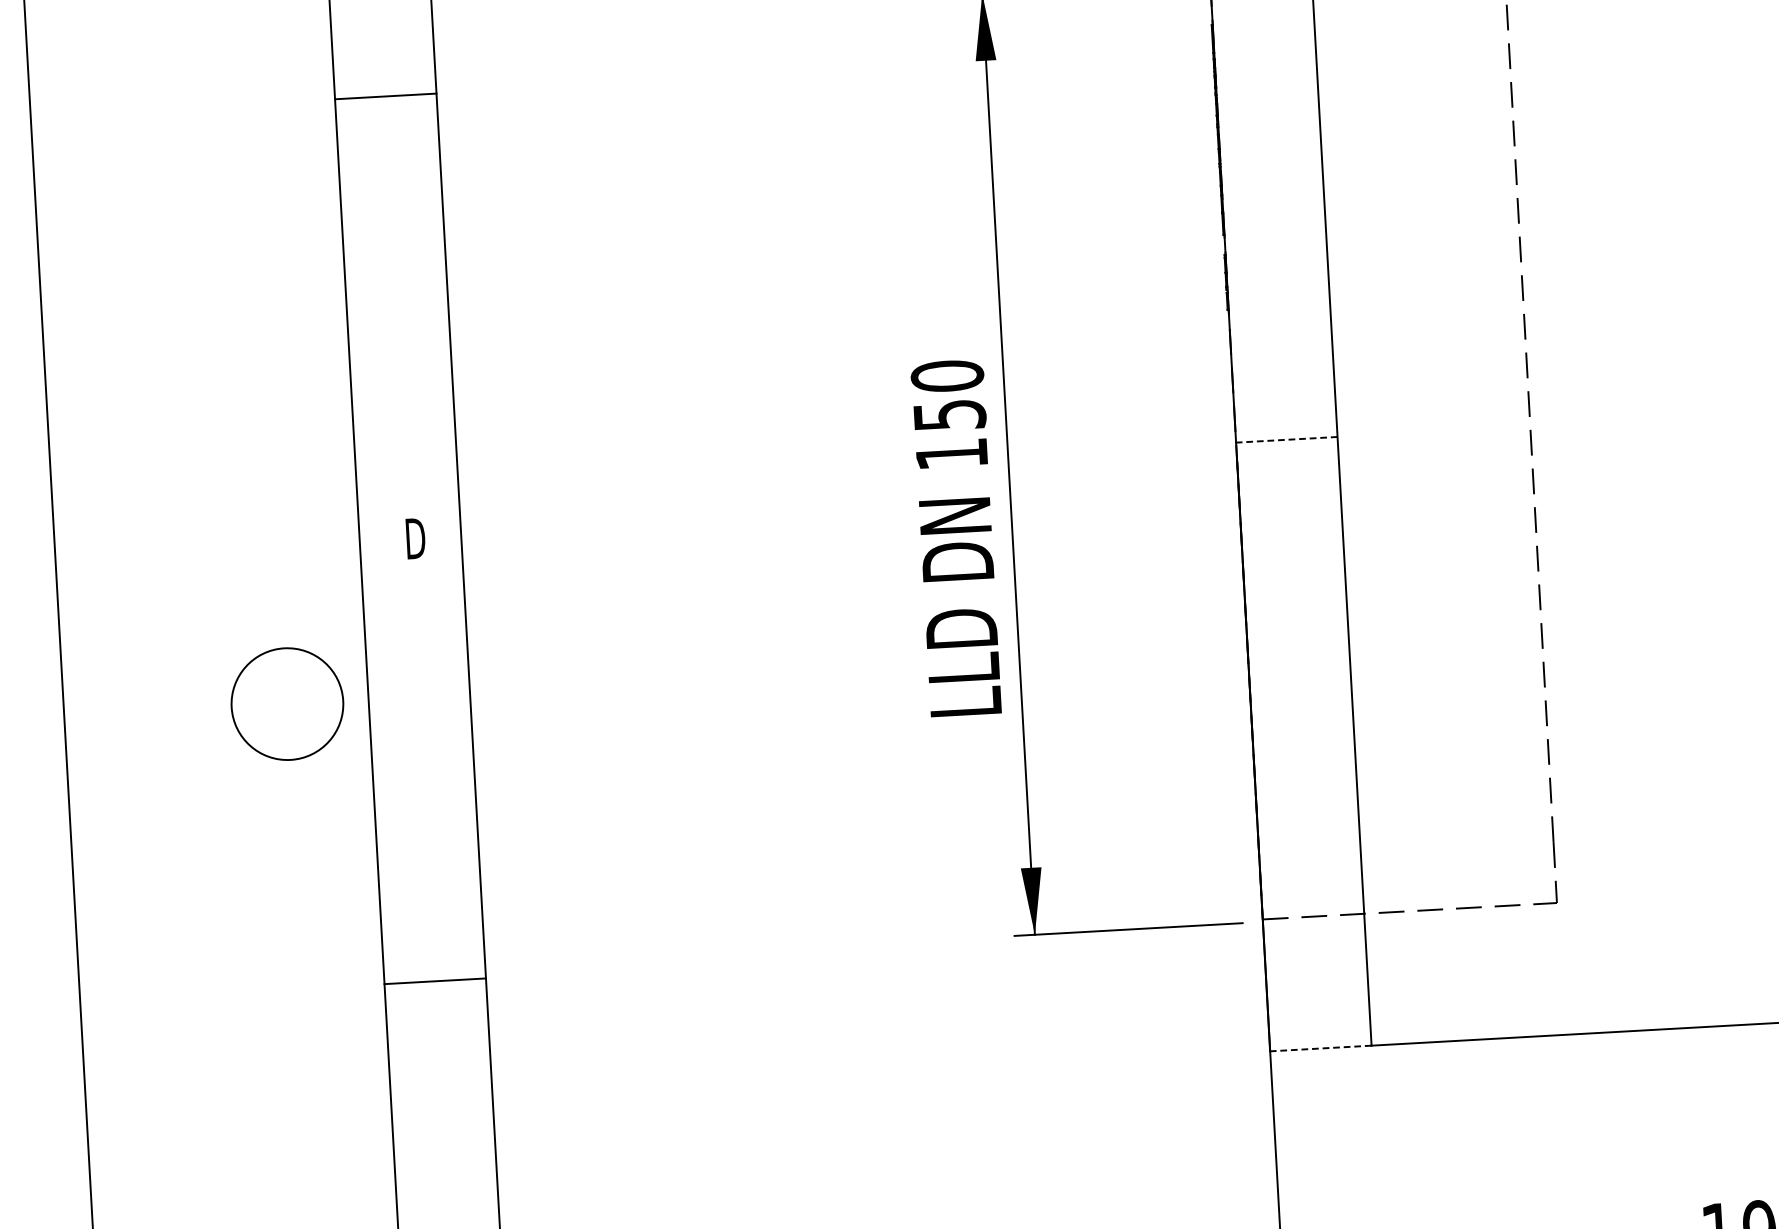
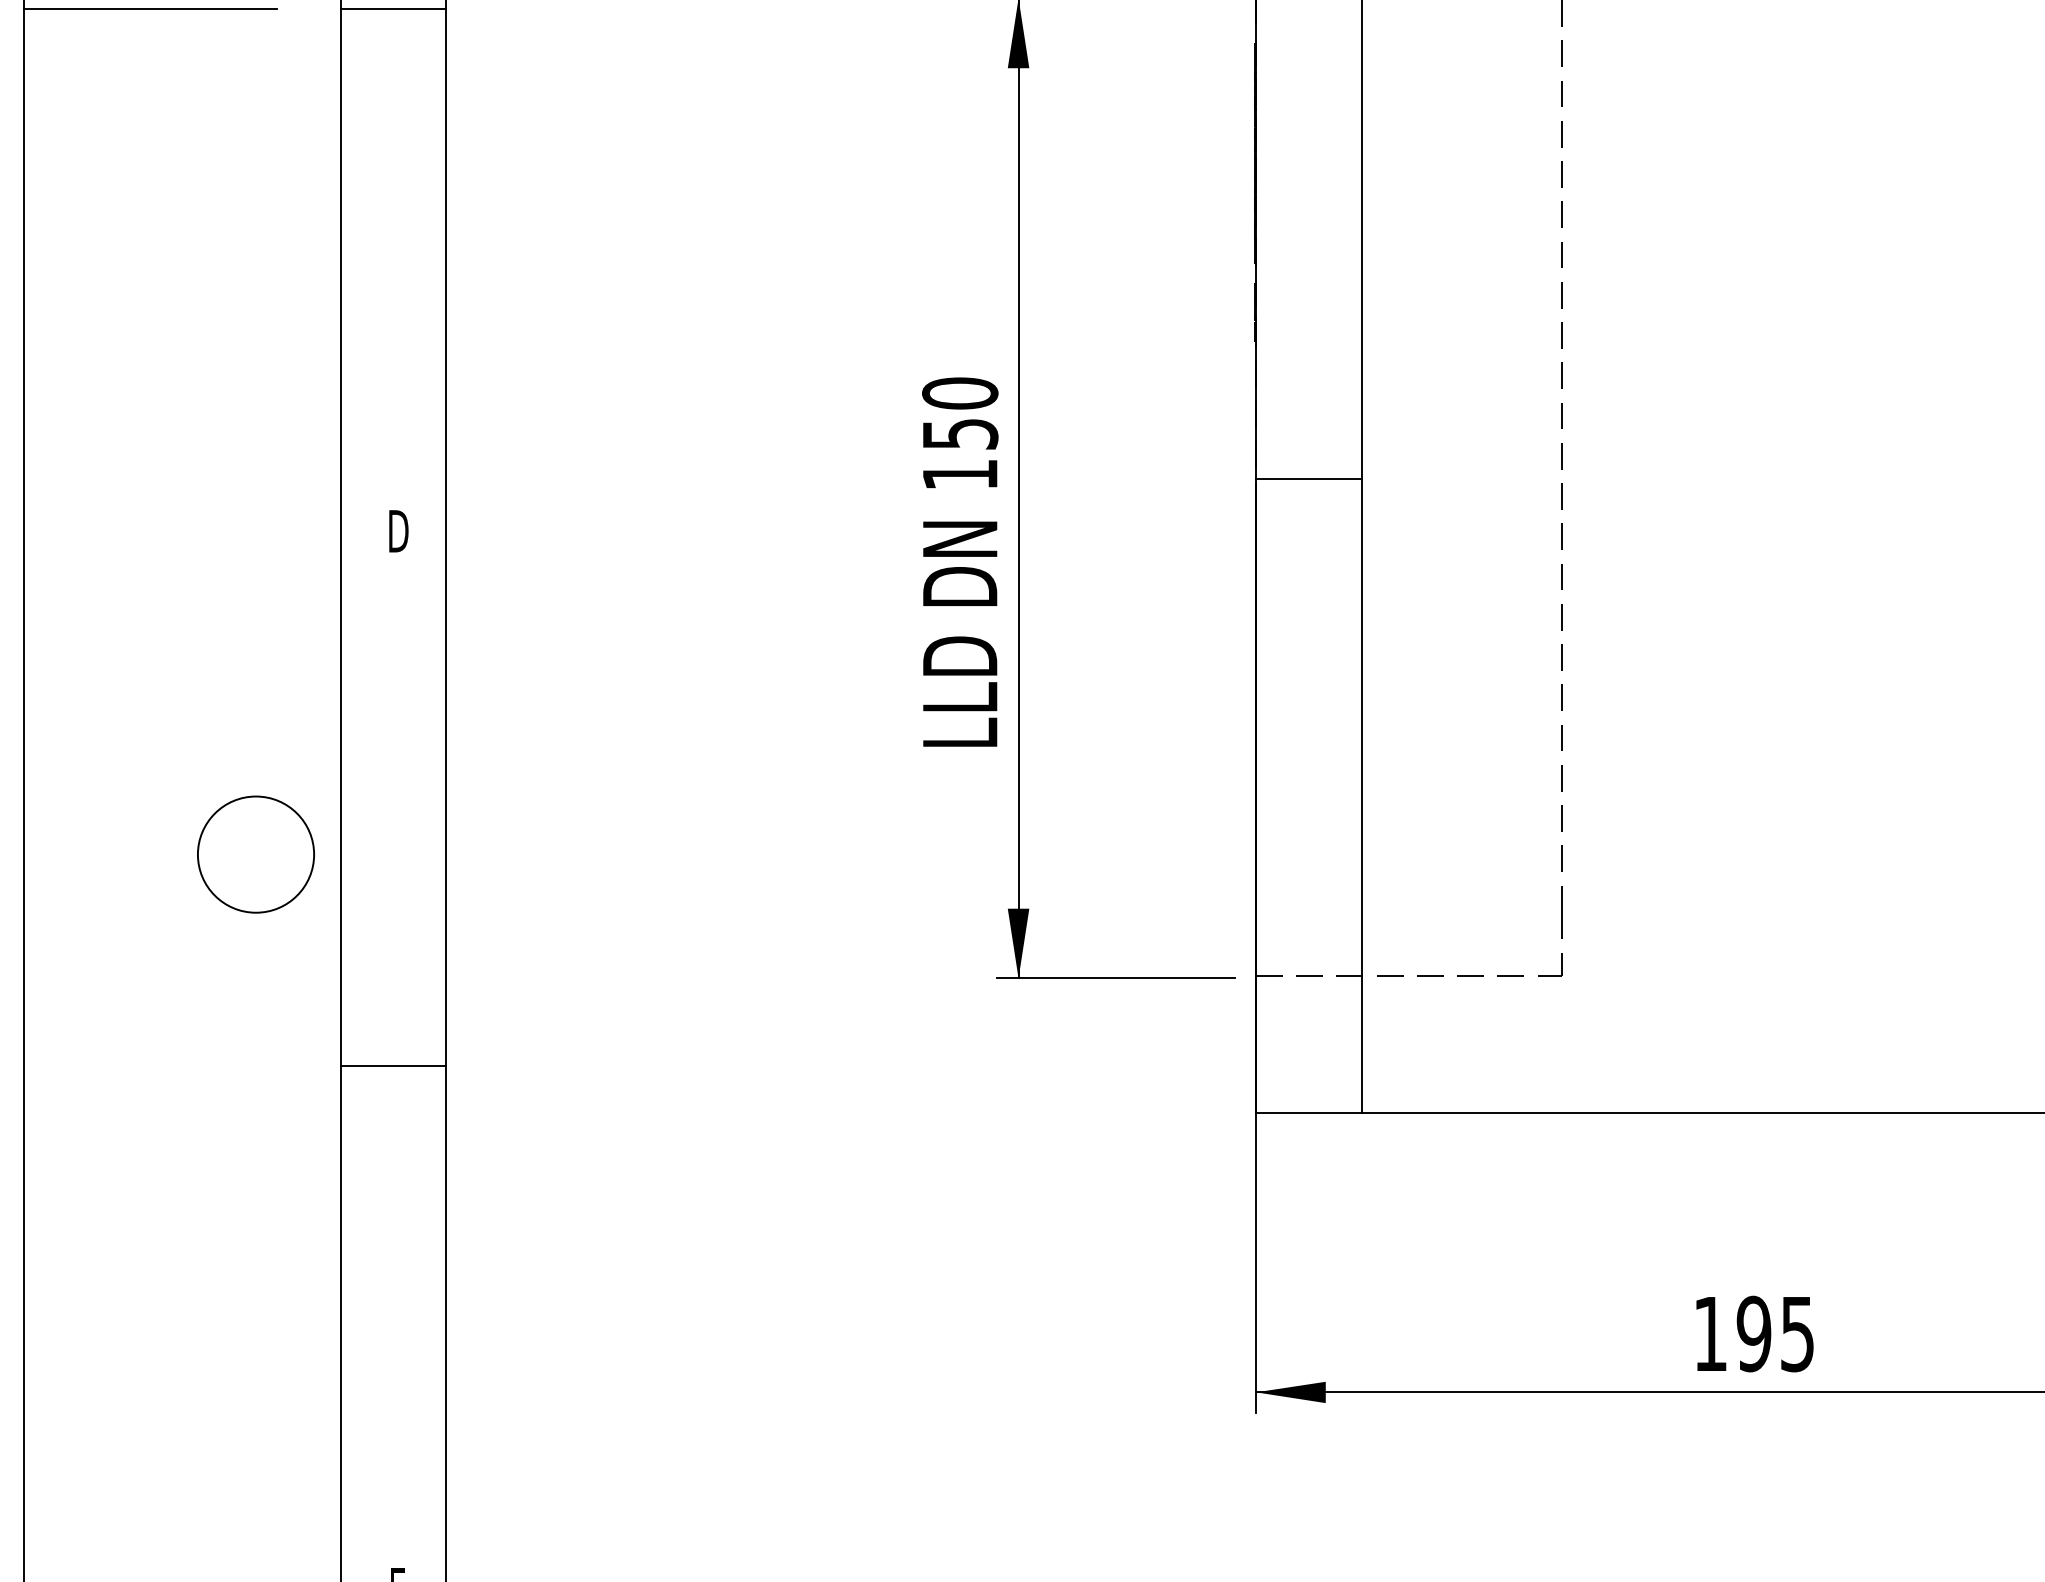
line: (149, 50) -> (150, 9), added
line: (385, 96) -> (393, 9), moved
line: (1286, 440) -> (1308, 479), dashed -> solid
circle: (286, 704) -> (255, 854), moved
line: (435, 980) -> (393, 1065), moved
line: (1320, 1048) -> (1308, 1113), dashed -> solid

